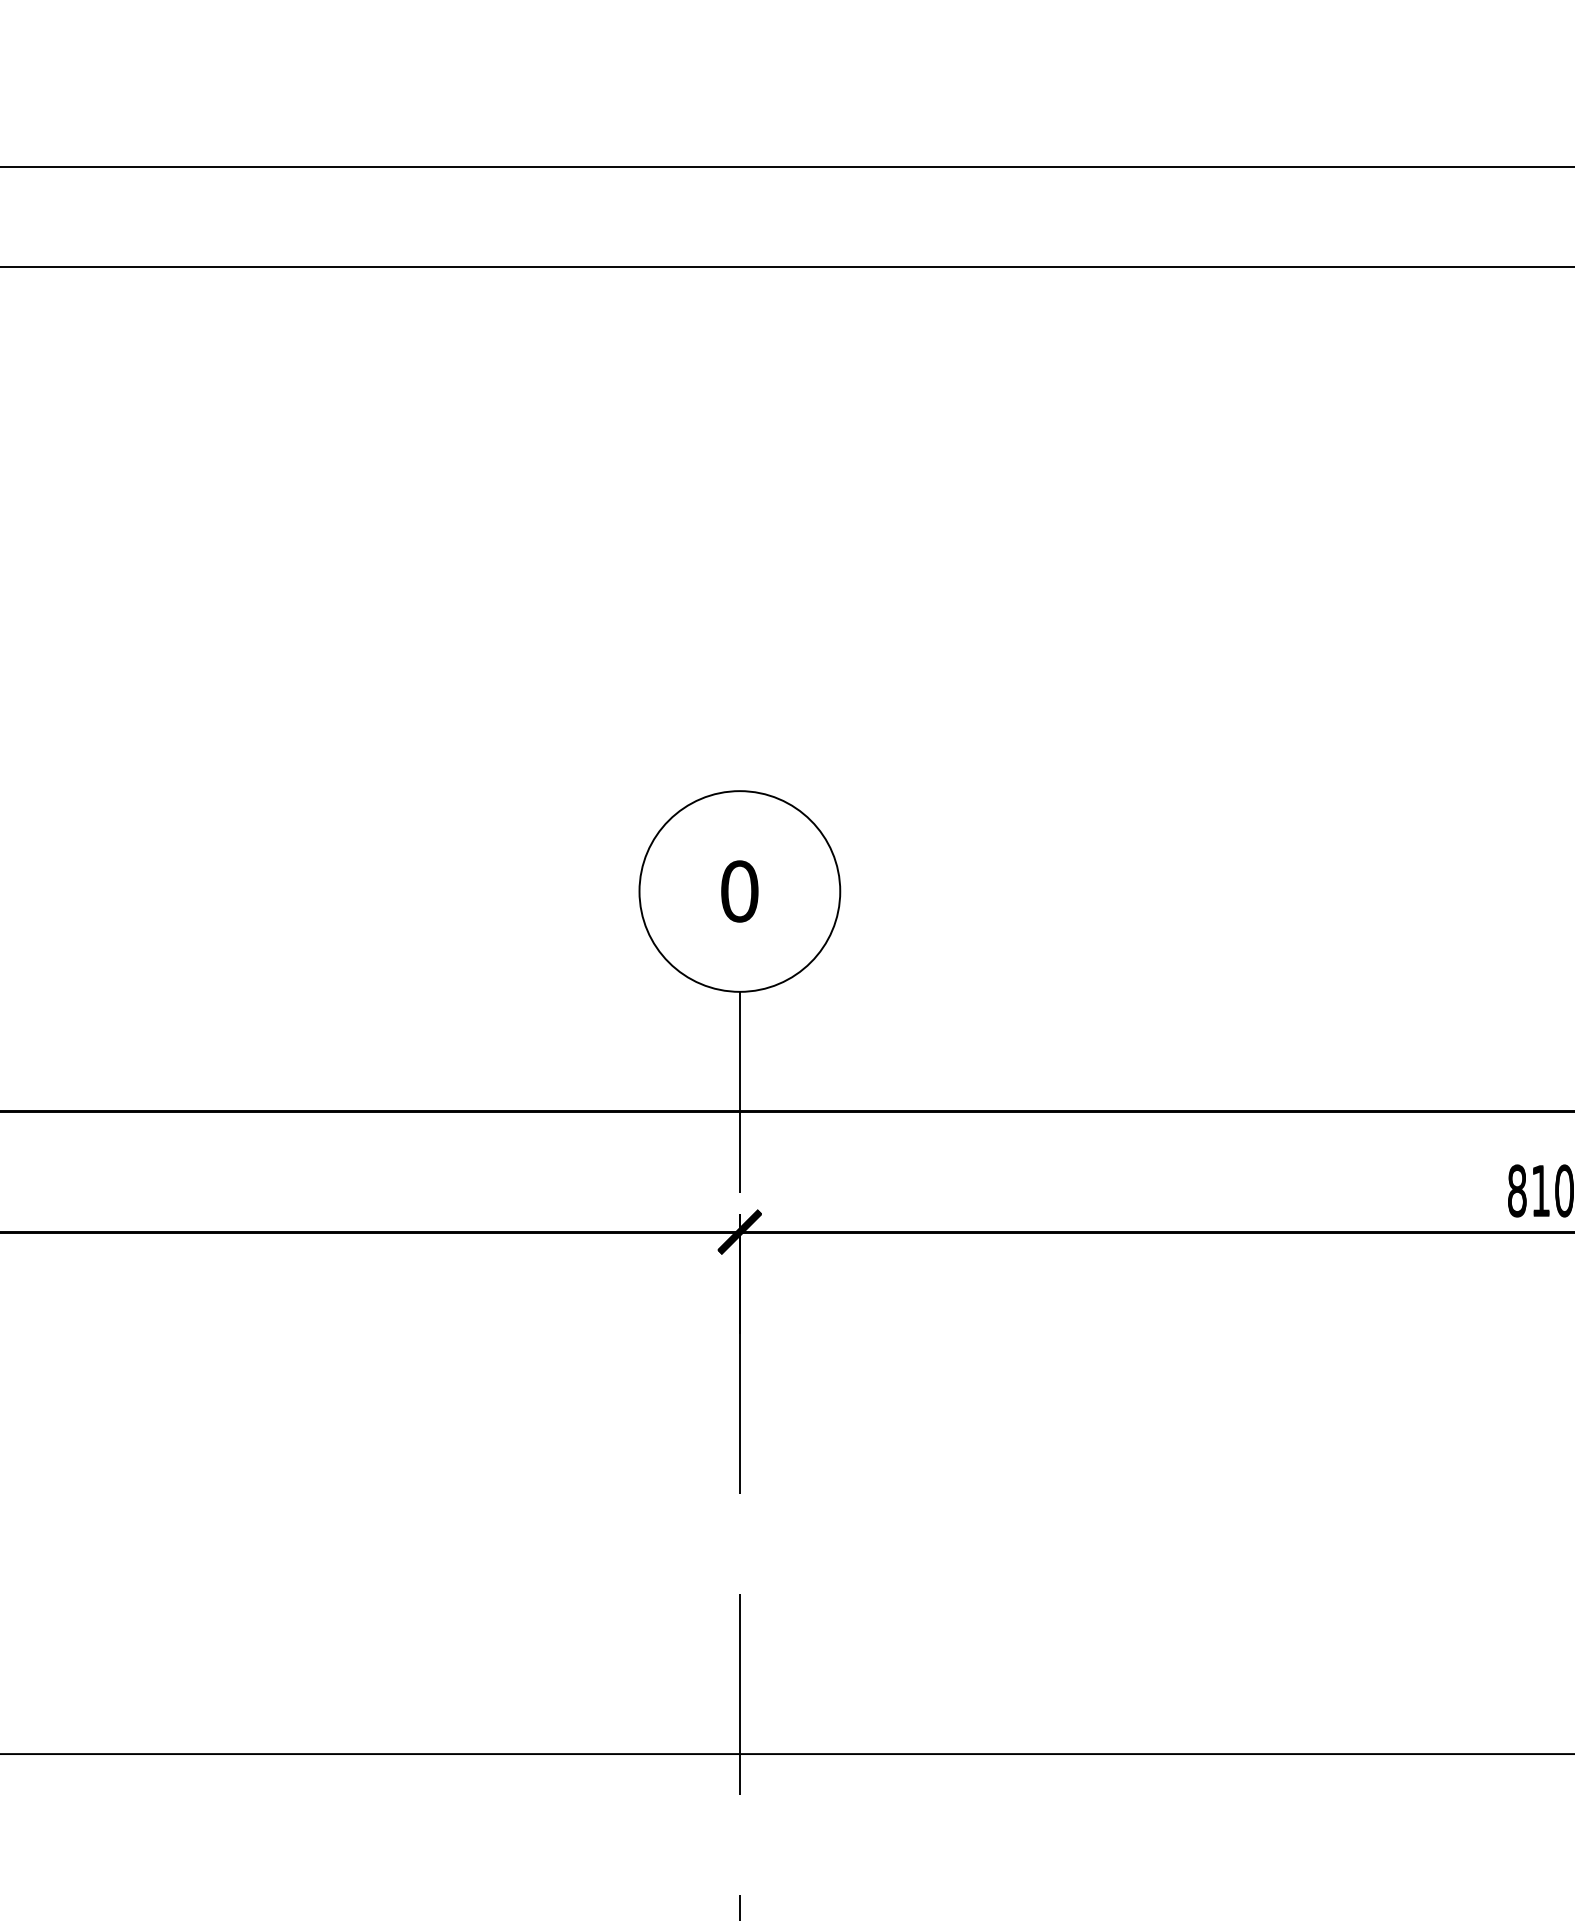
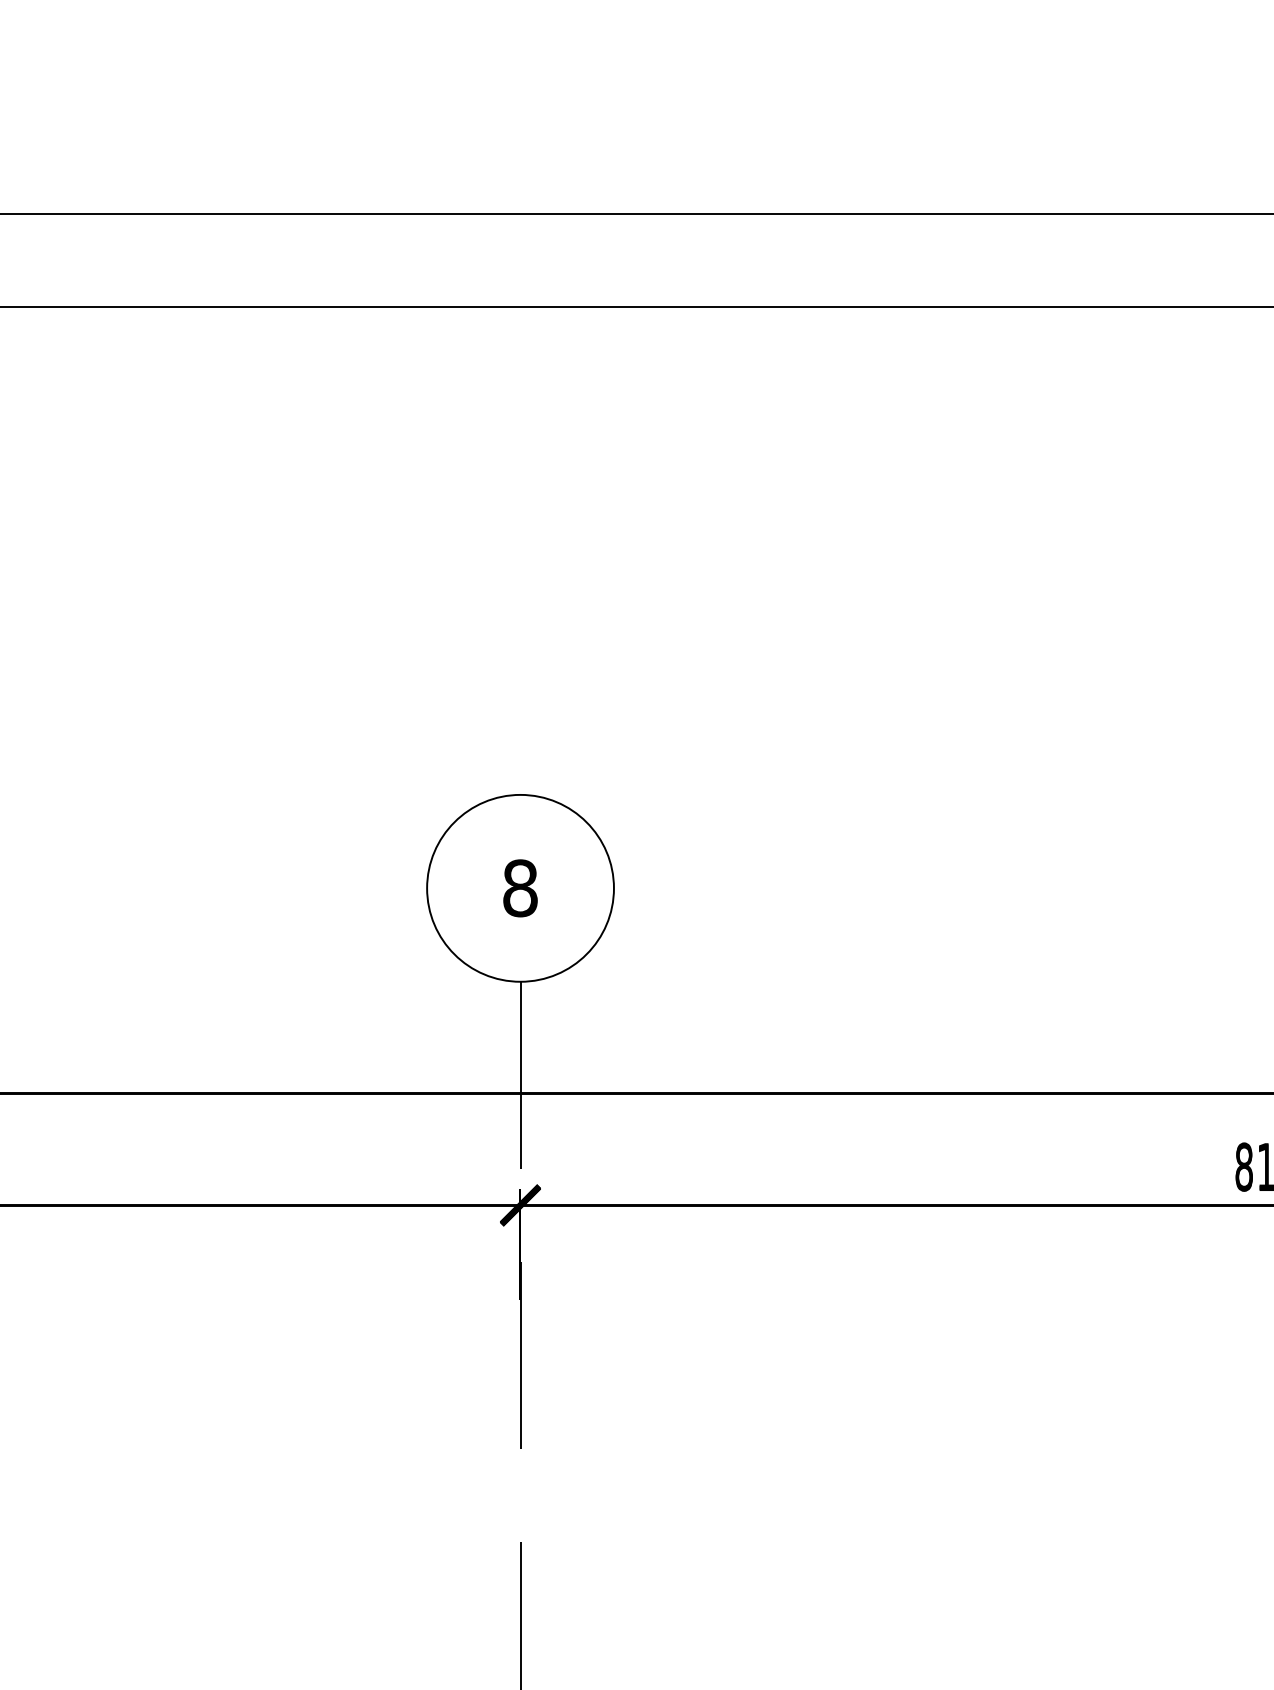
text: (739, 891) -> (520, 888), 0 -> 8

